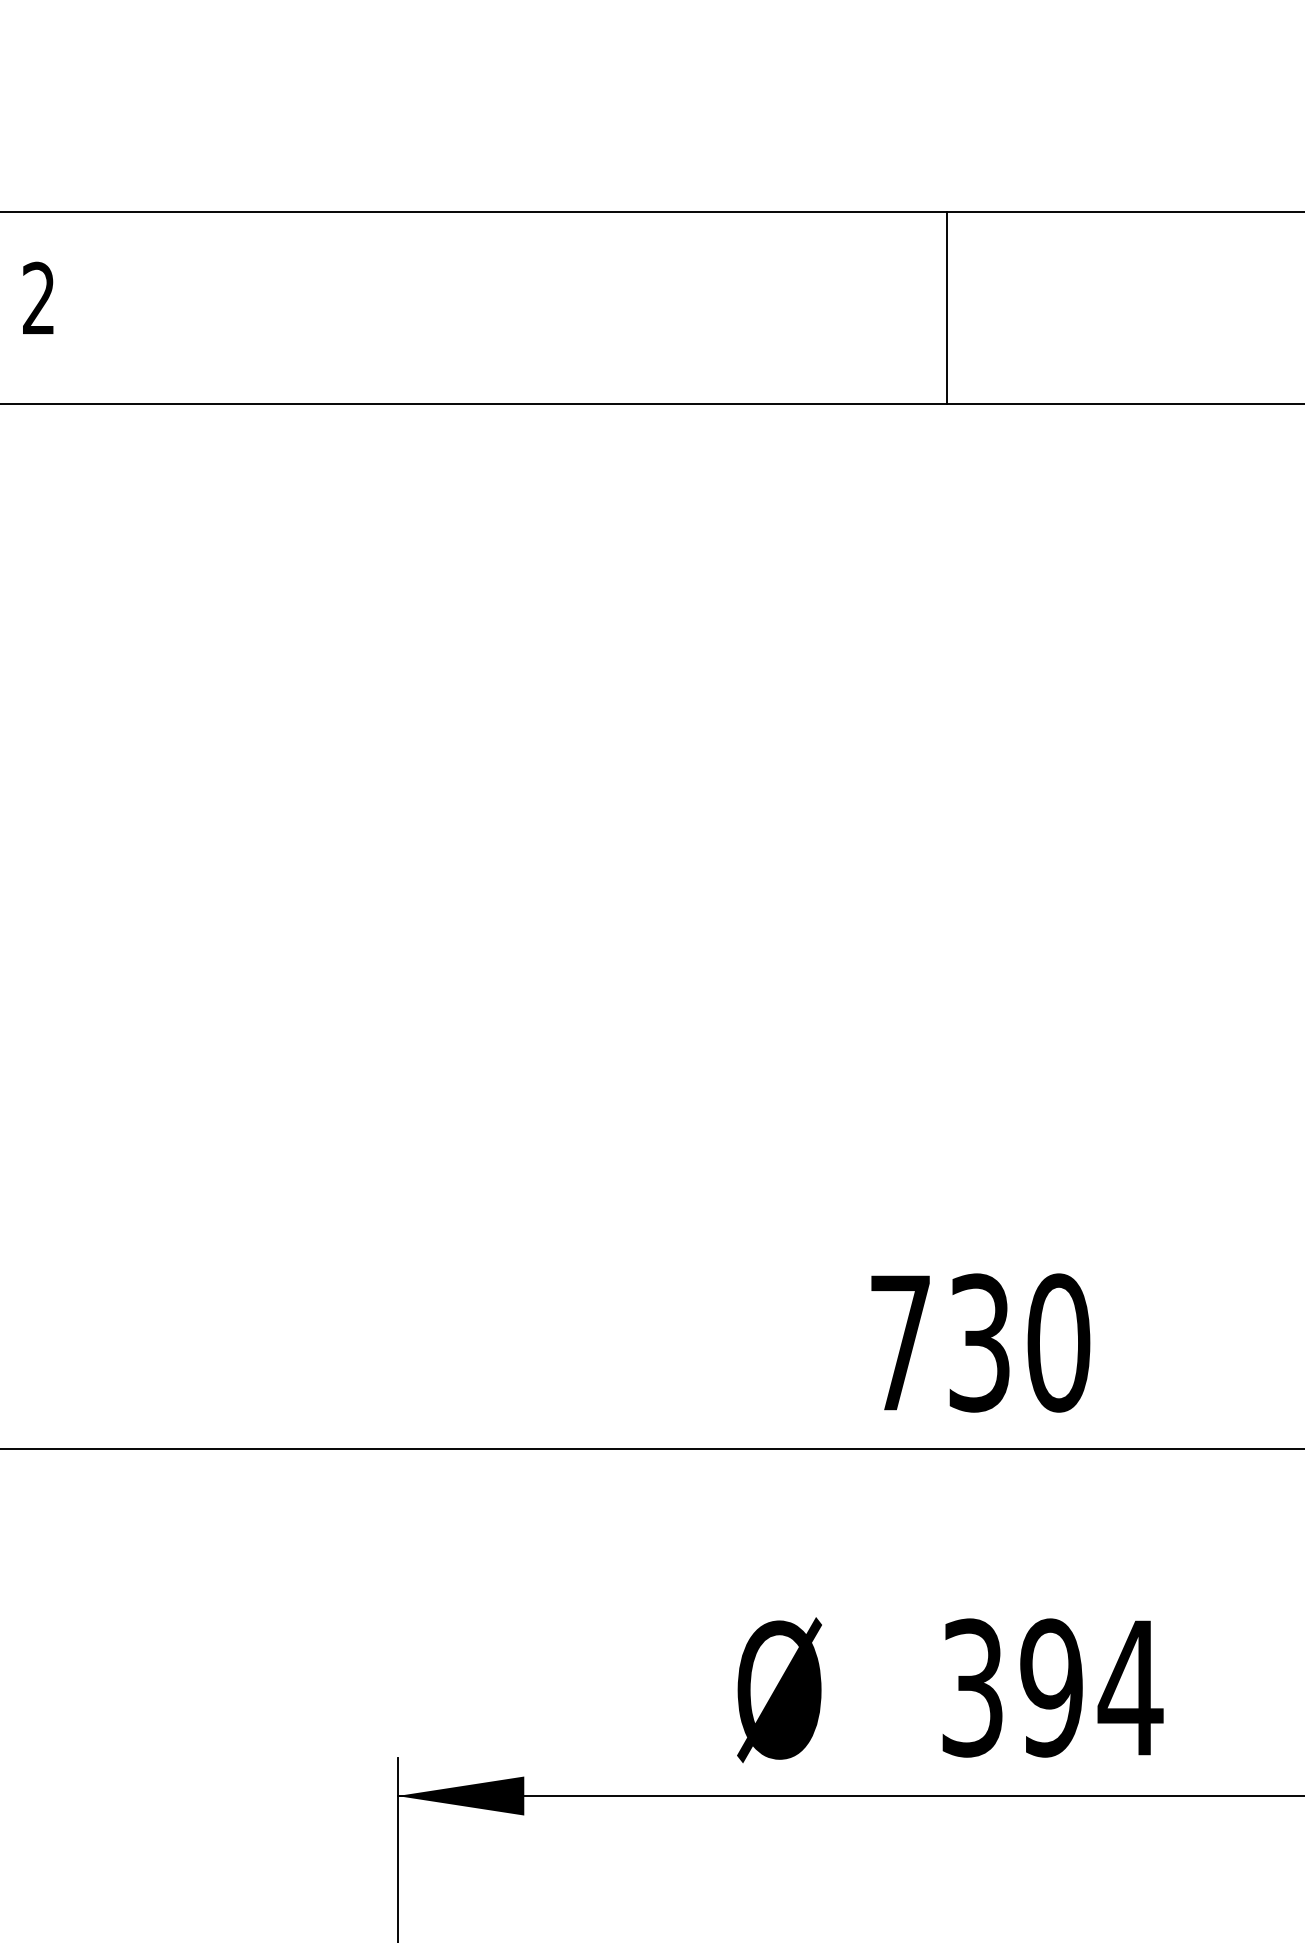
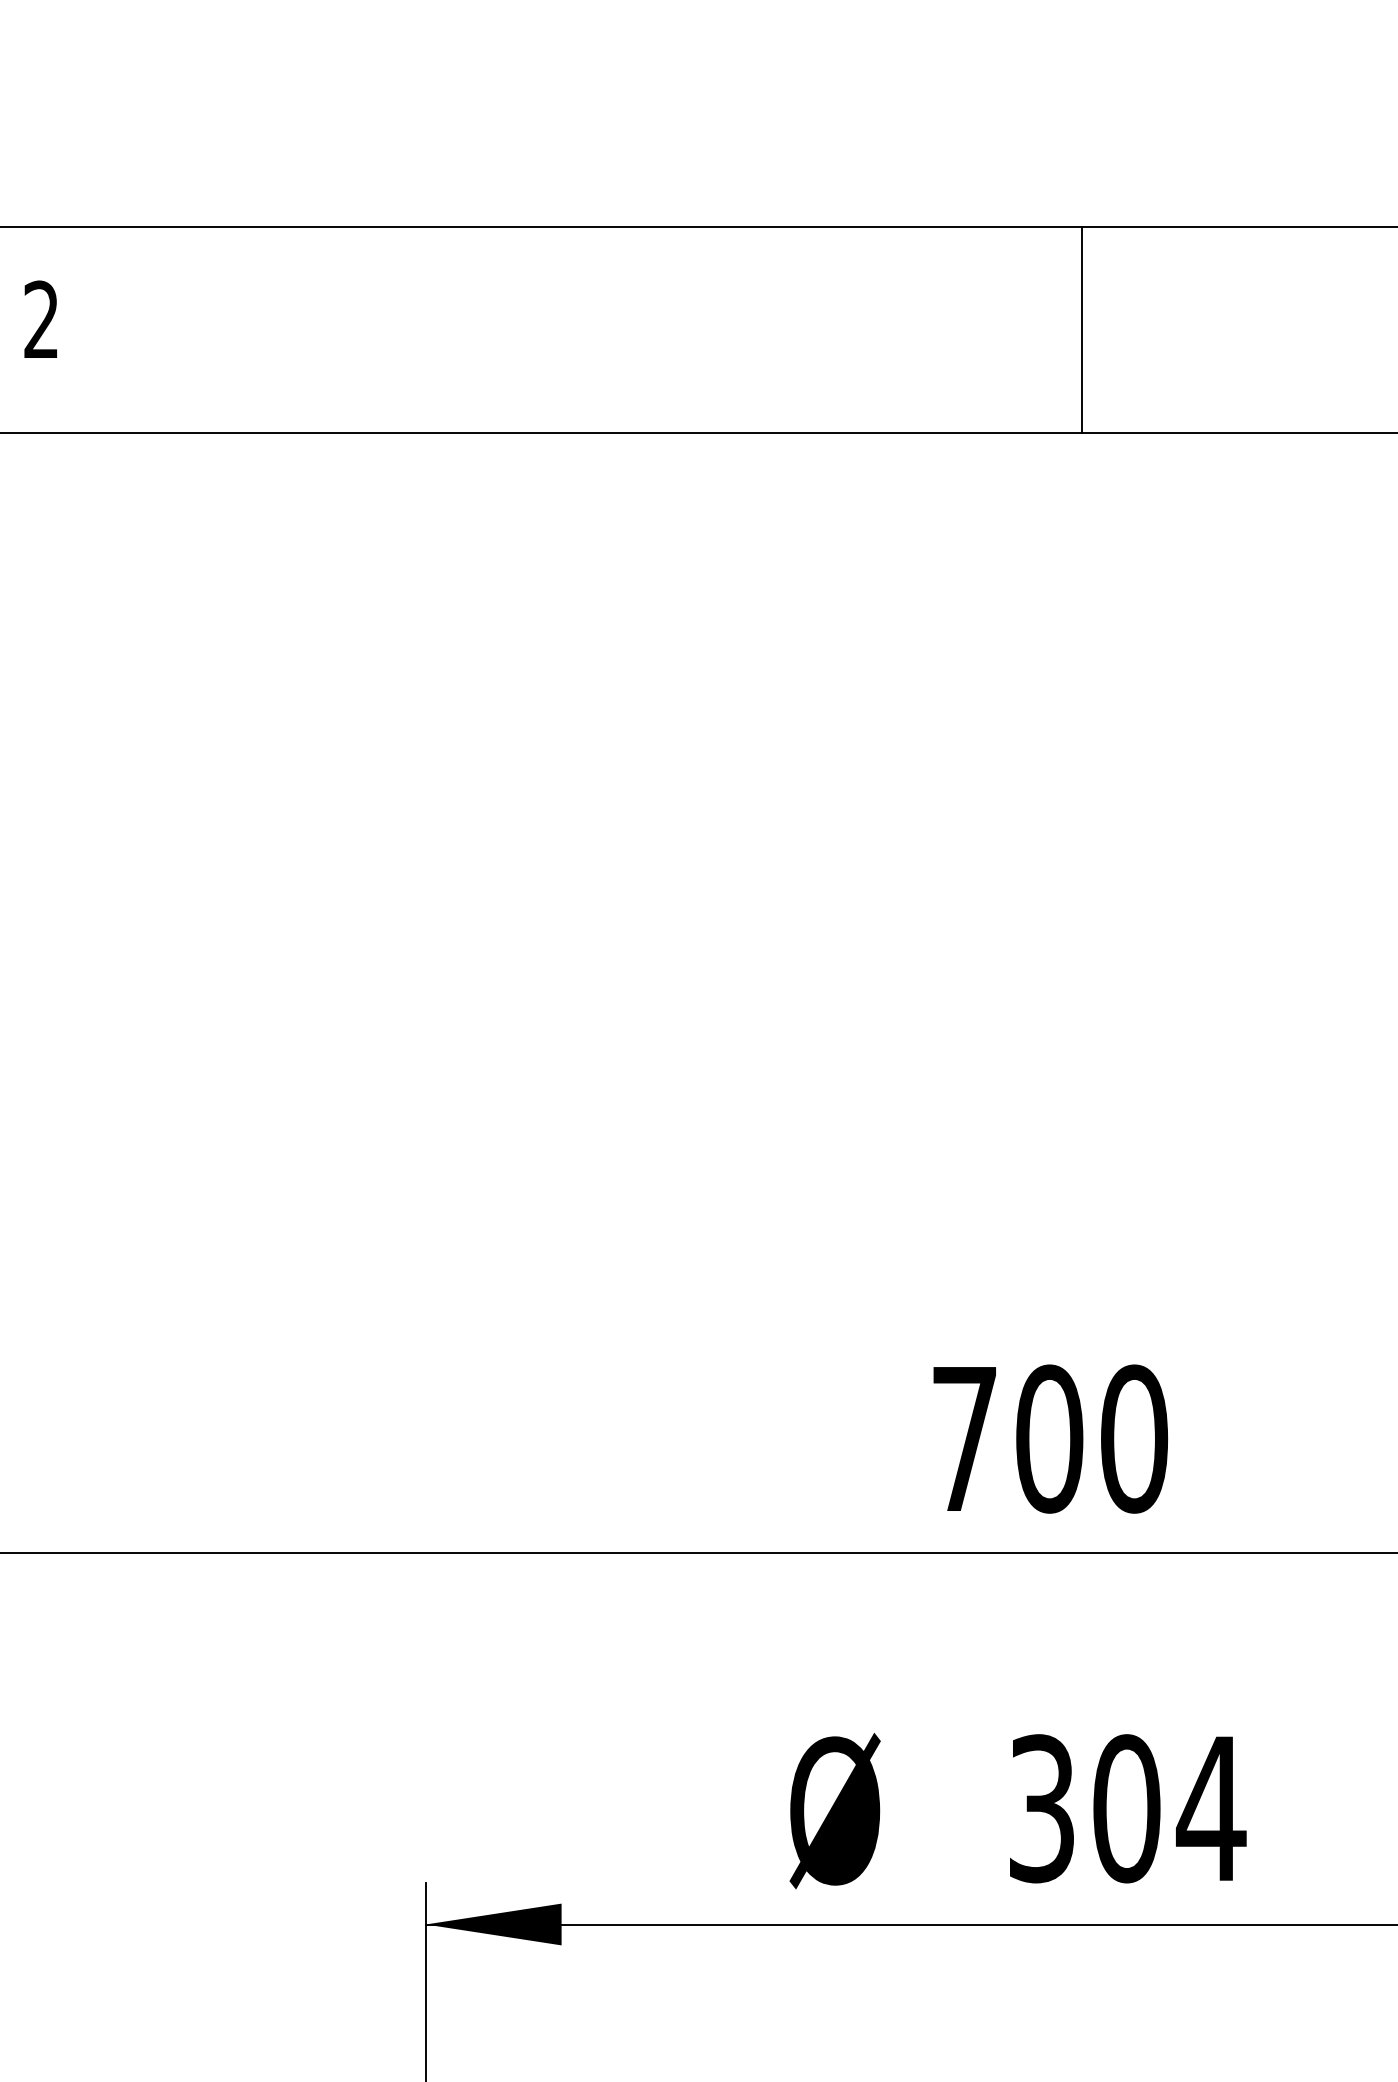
line: (946, 307) -> (1081, 329), moved
text: (979, 1342) -> (1049, 1438), 730 -> 700
text: (1051, 1687) -> (1126, 1808), 394 -> 304

